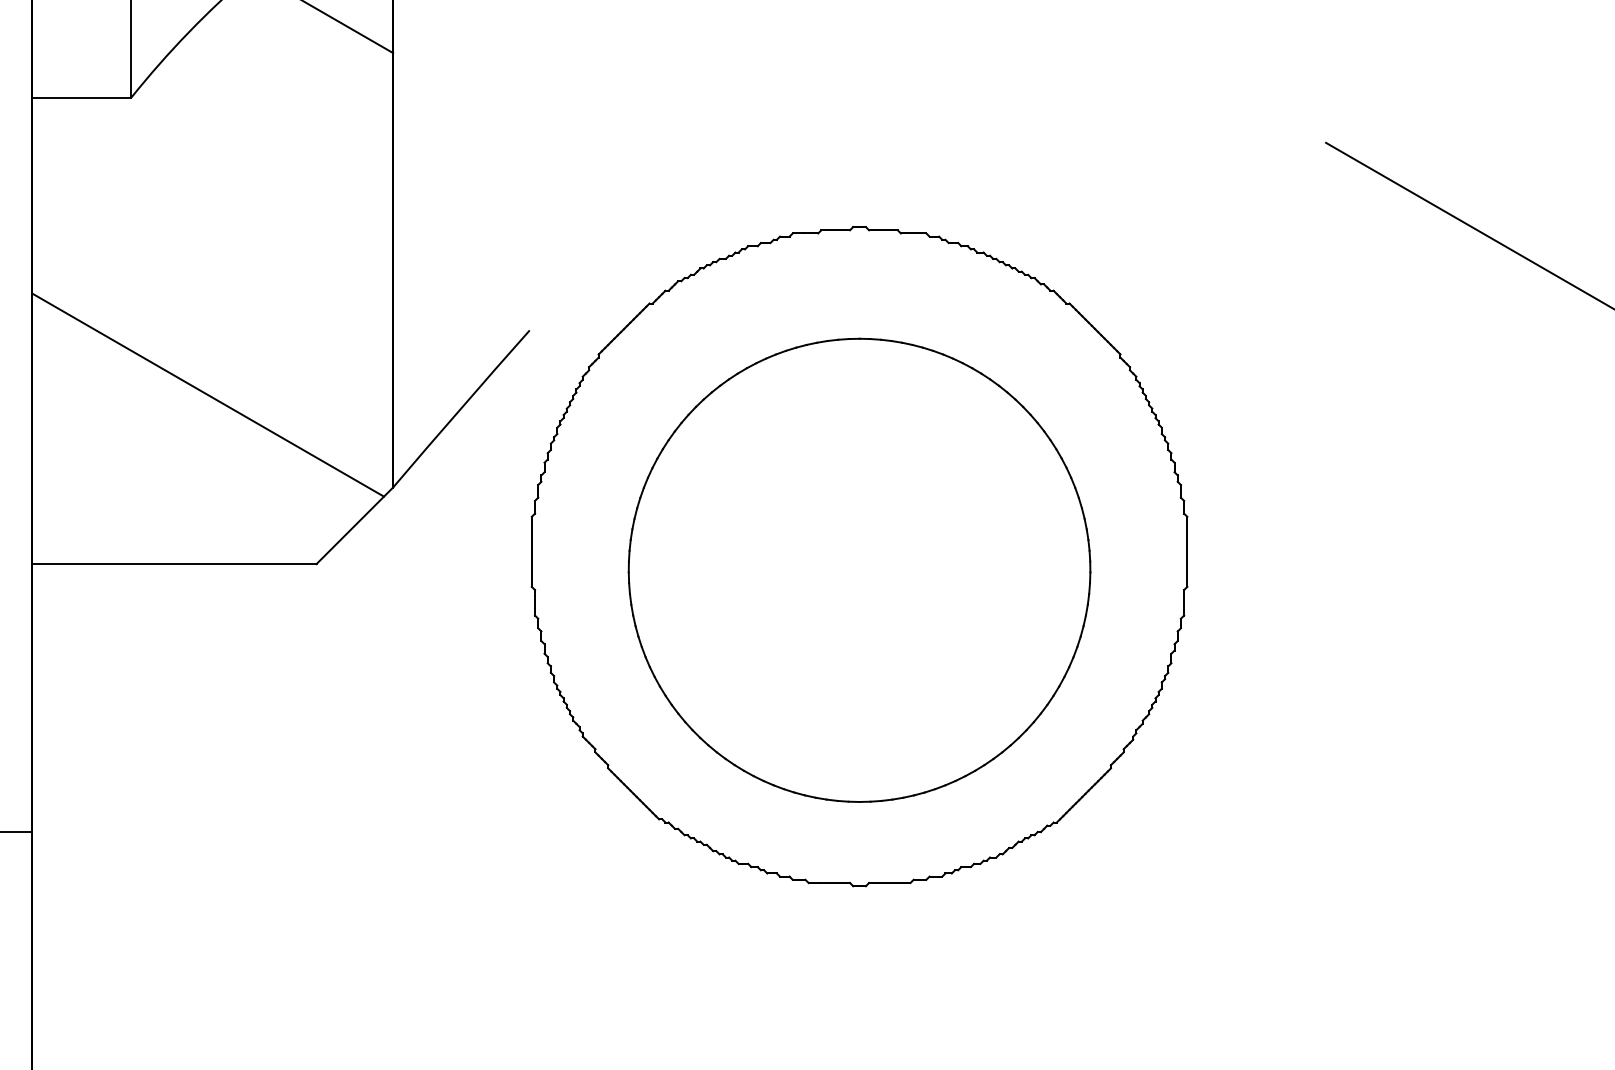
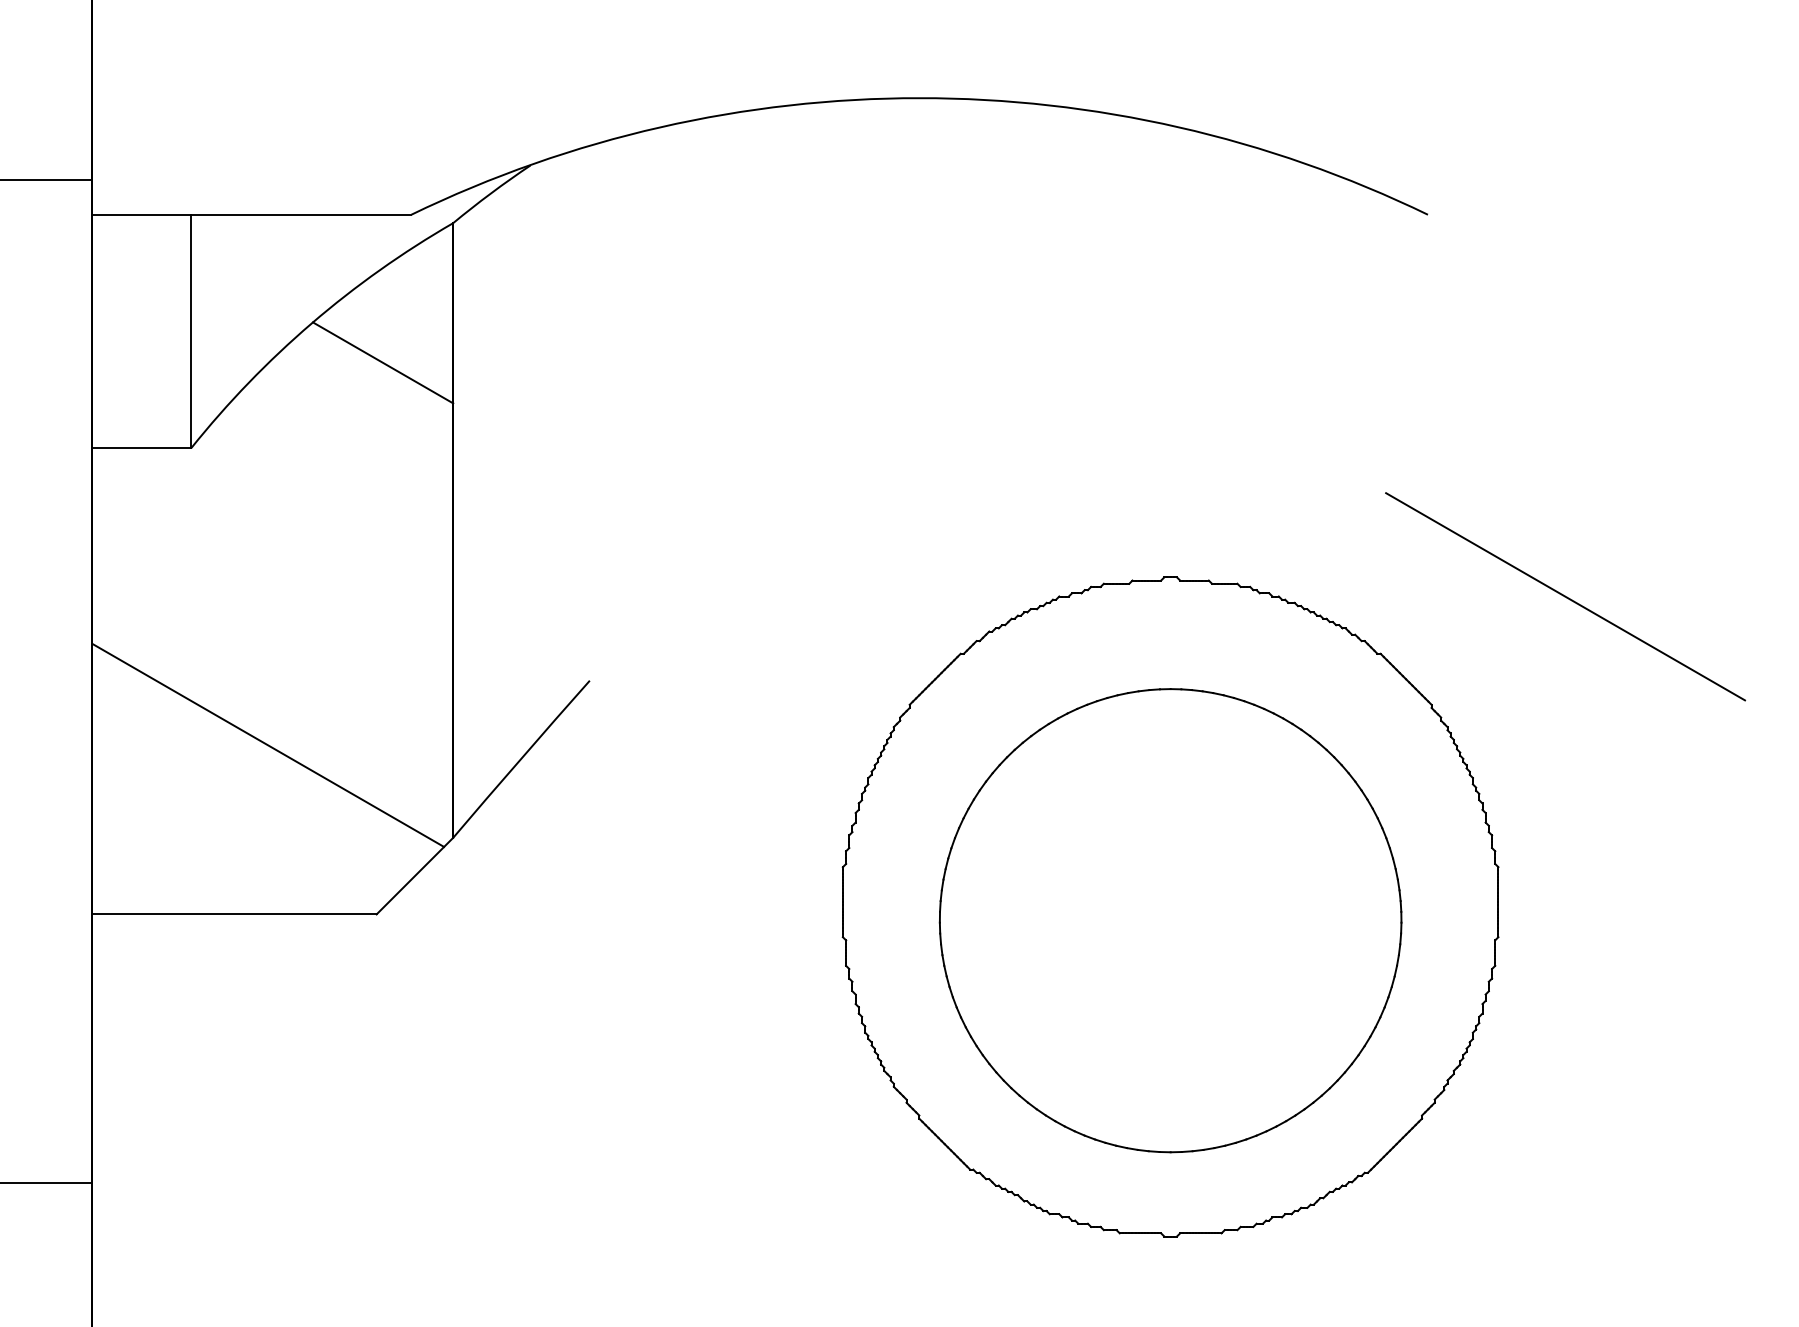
part: (859, 556) -> (1170, 906), moved

